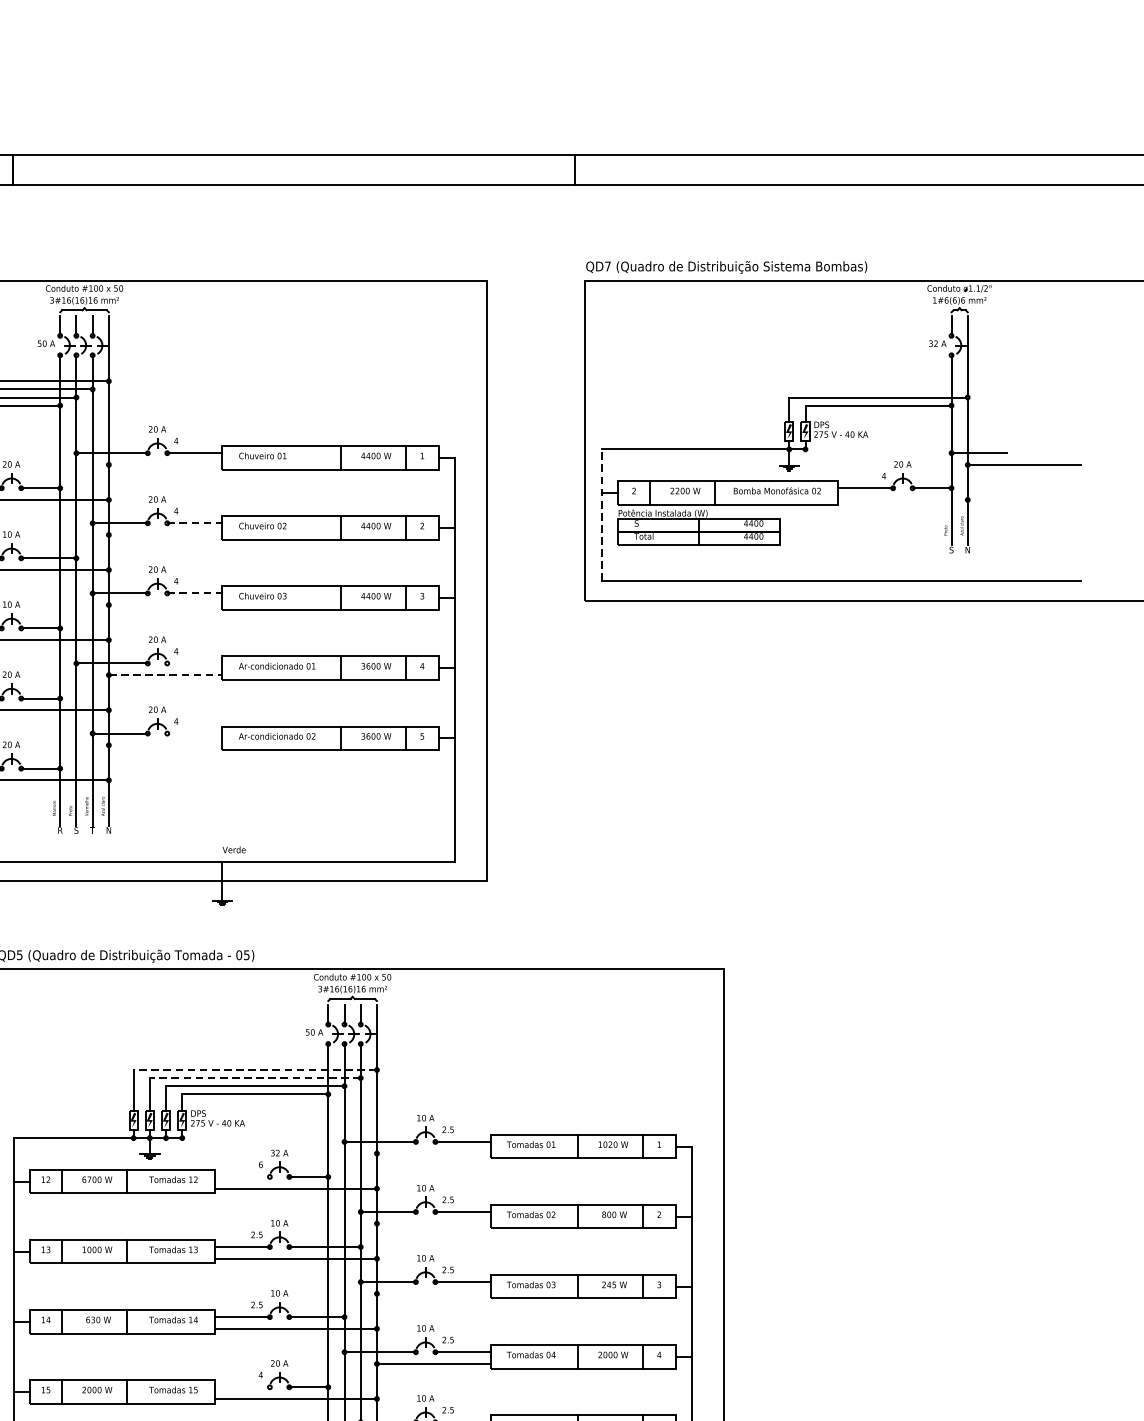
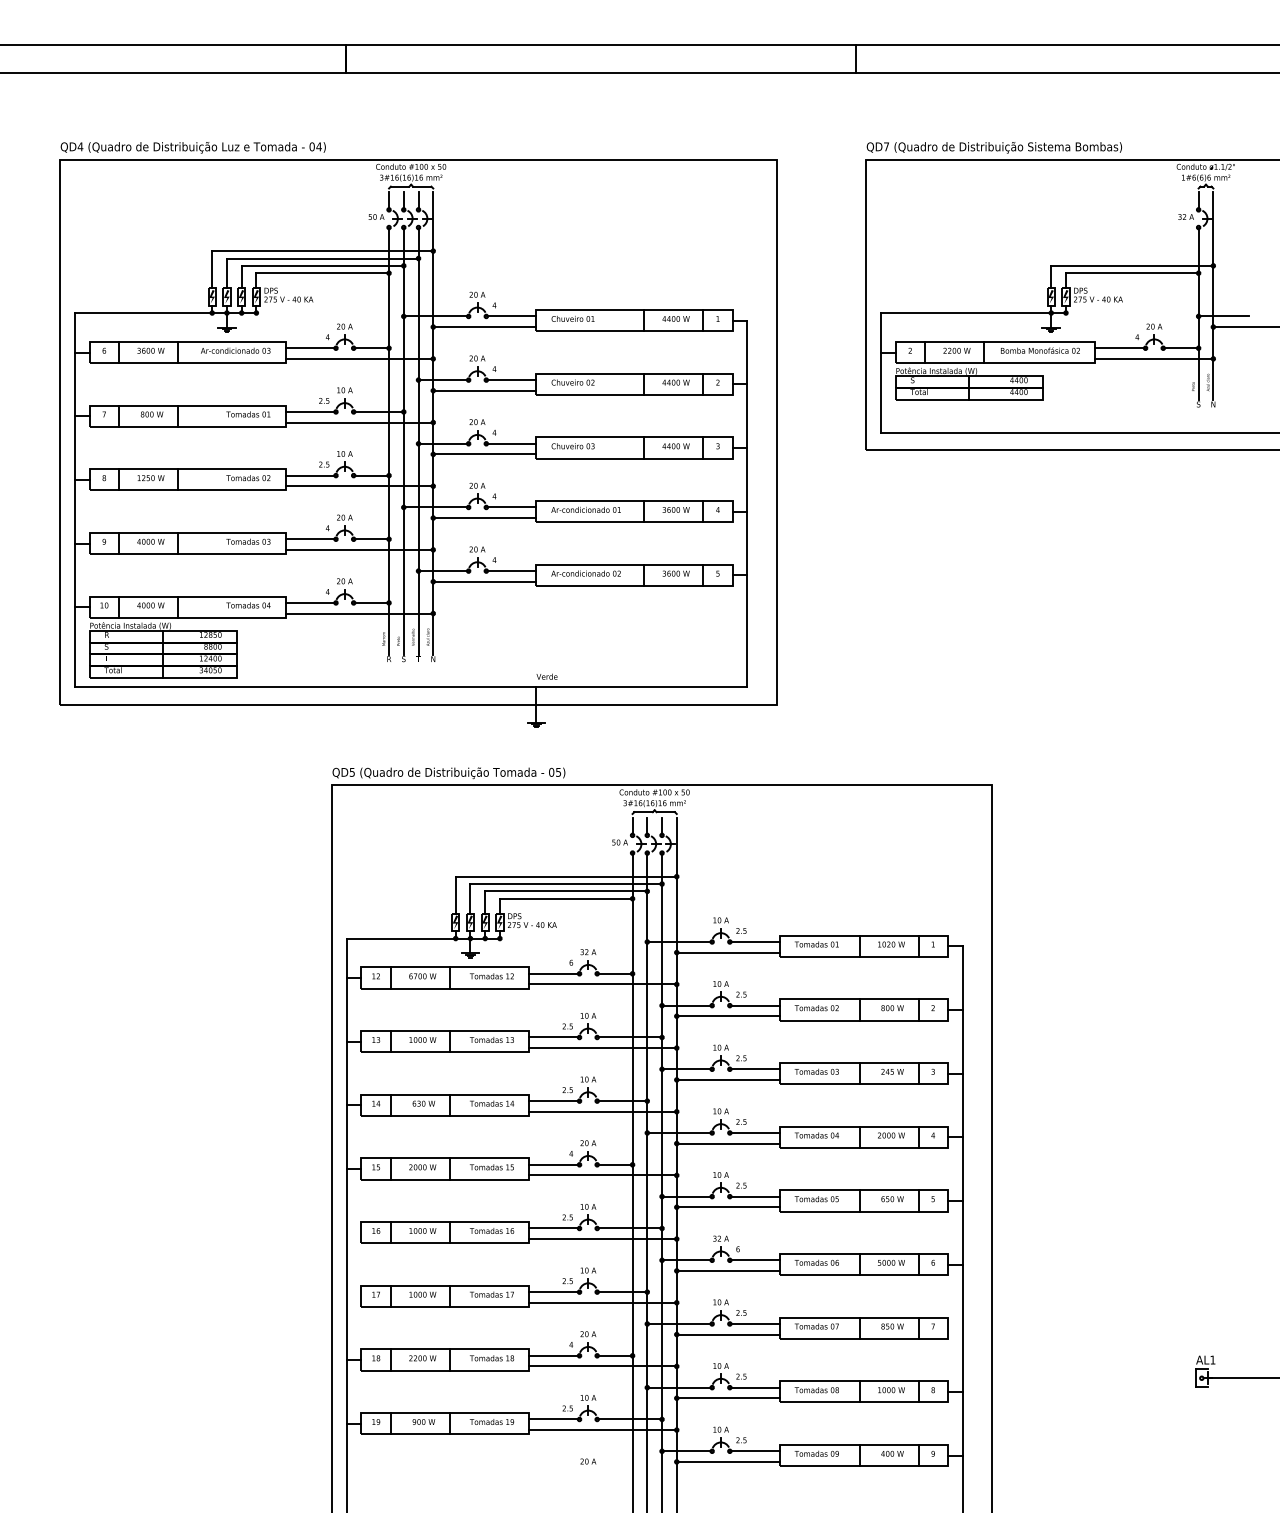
line: (165, 465) -> (484, 327), added
line: (902, 499) -> (1154, 358), added
line: (601, 514) -> (880, 372), dashed -> solid
line: (195, 523) -> (511, 380), dashed -> solid
line: (165, 534) -> (484, 390), added
line: (195, 593) -> (511, 443), dashed -> solid
line: (165, 605) -> (484, 454), added
line: (195, 663) -> (511, 507), added
line: (165, 675) -> (484, 518), dashed -> solid
line: (195, 734) -> (511, 571), added
line: (165, 745) -> (484, 581), added
line: (255, 1069) -> (566, 876), dashed -> solid
line: (255, 1078) -> (566, 884), dashed -> solid
line: (432, 1153) -> (727, 952), added
line: (242, 1176) -> (554, 973), added
line: (432, 1223) -> (727, 1016), added
line: (432, 1293) -> (727, 1079), added
line: (242, 1386) -> (554, 1164), added

